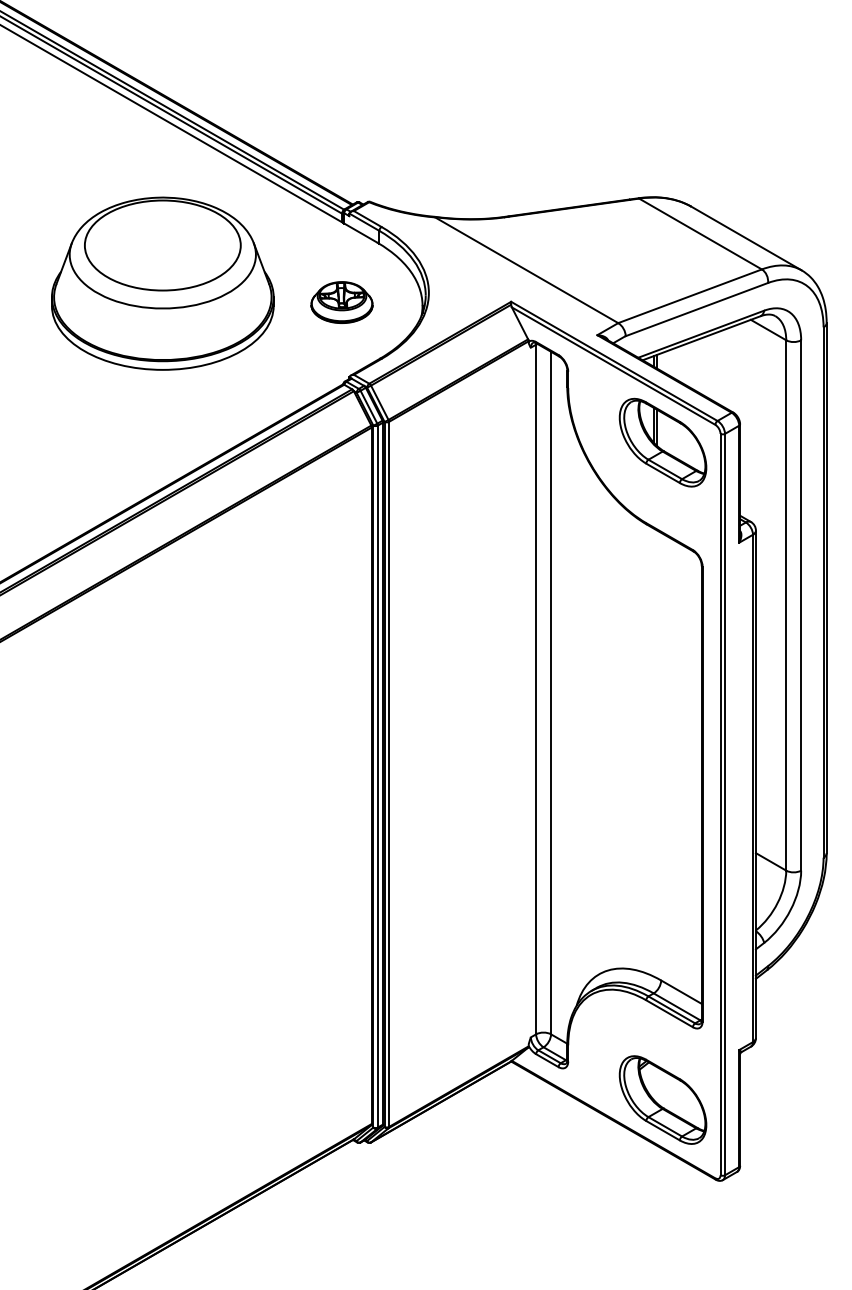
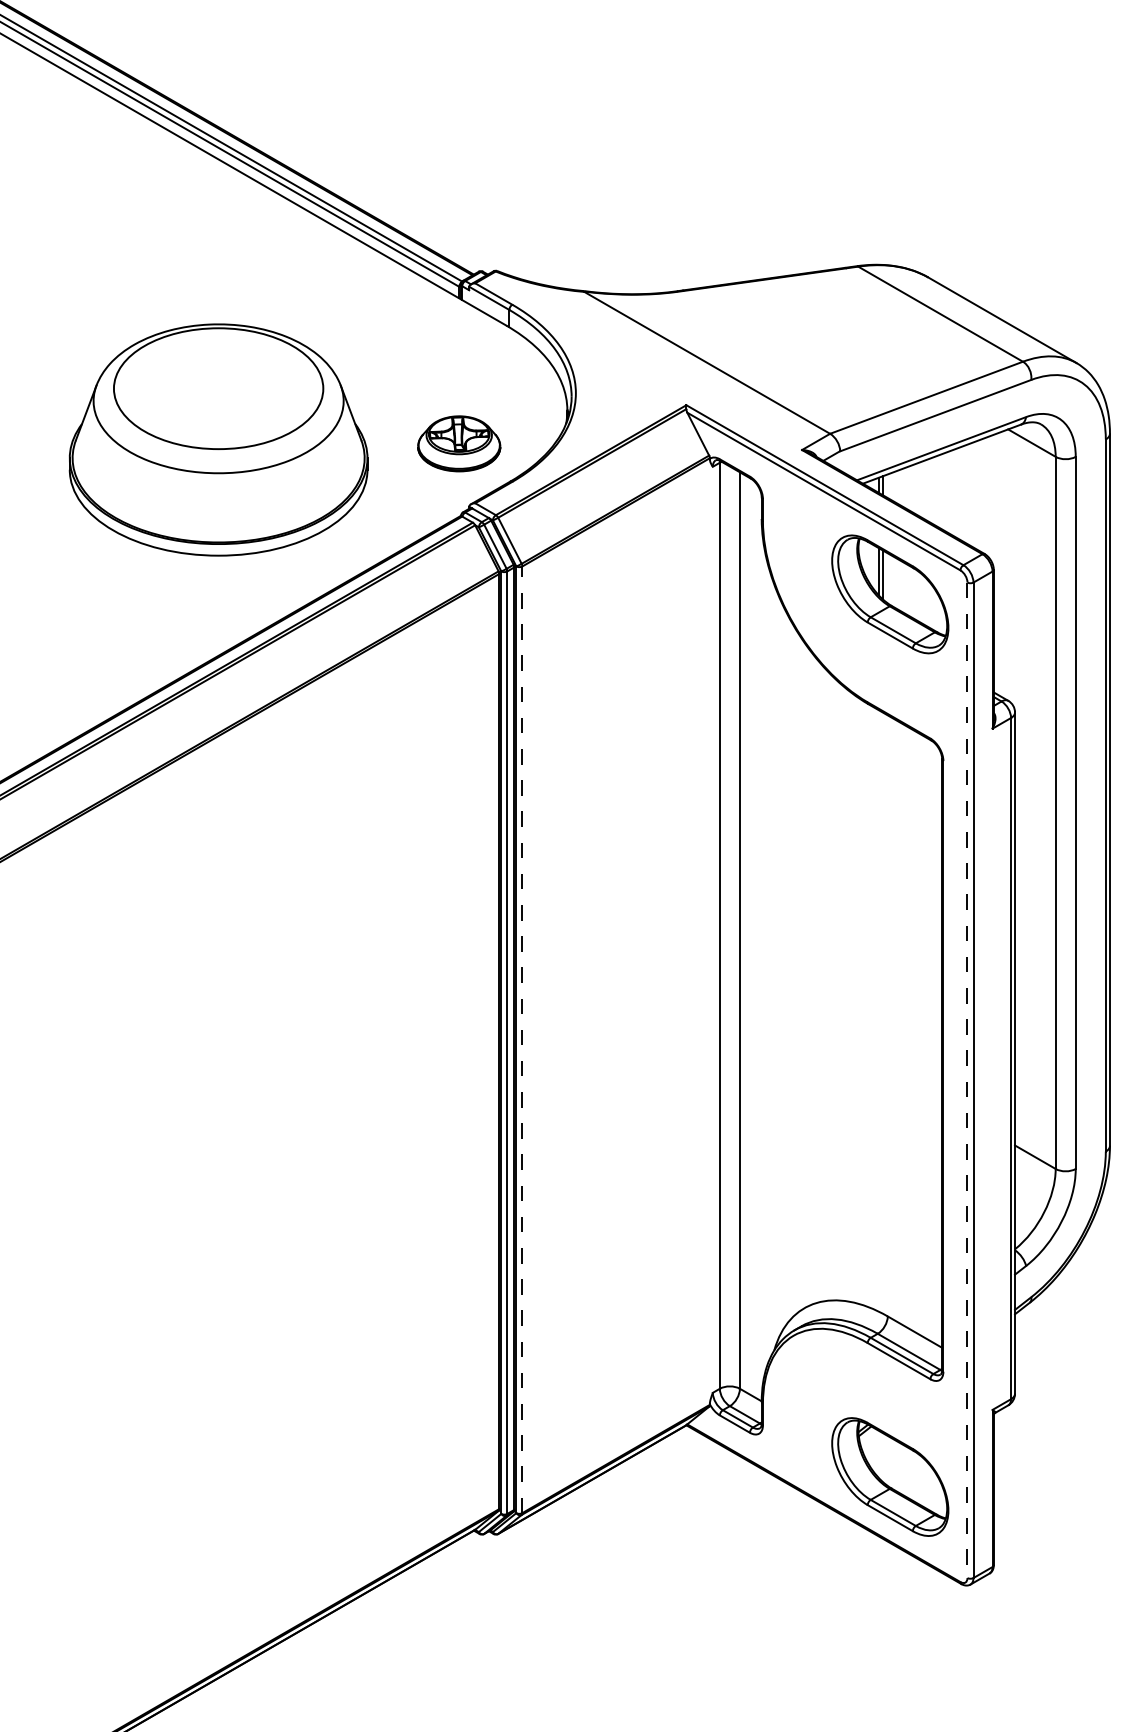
part: (162, 283) -> (218, 439), moved
part: (341, 302) -> (458, 443), moved
line: (389, 774) -> (522, 1039), solid -> dashed
line: (720, 804) -> (967, 1080), solid -> dashed

